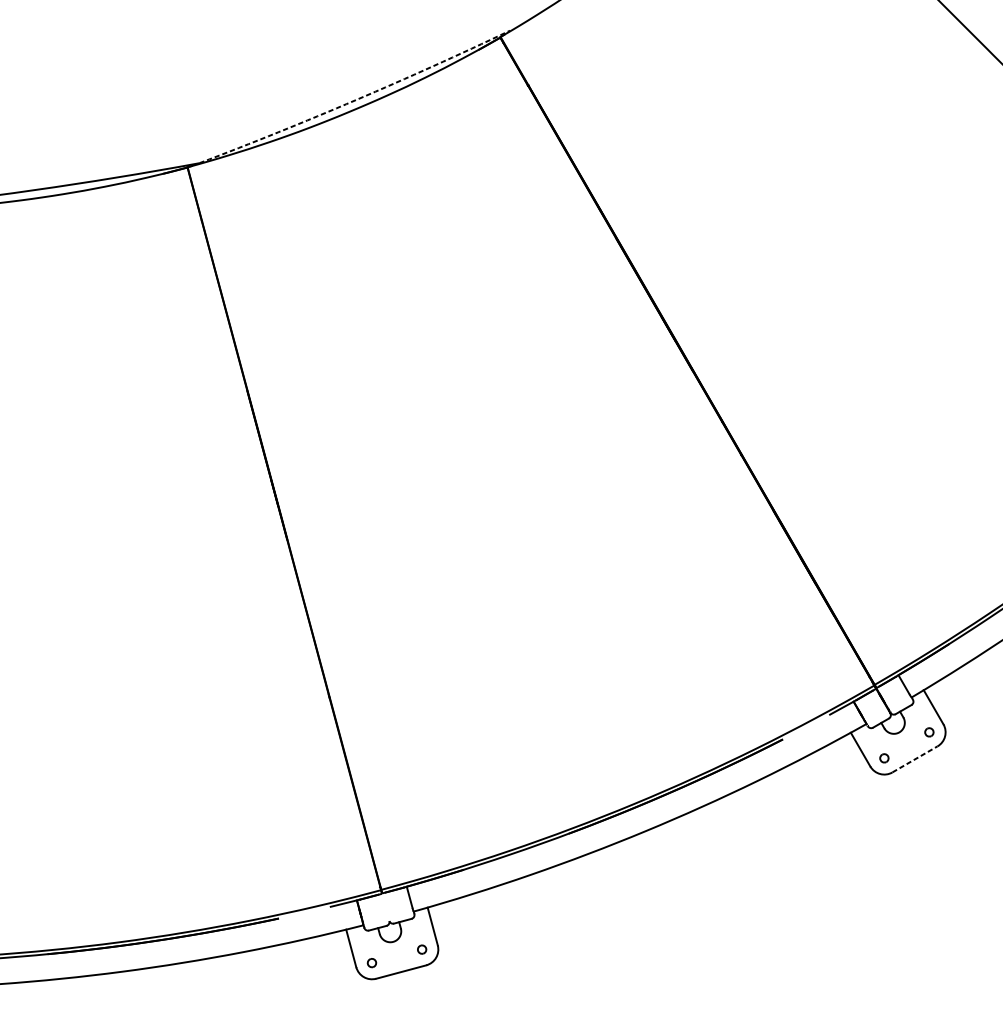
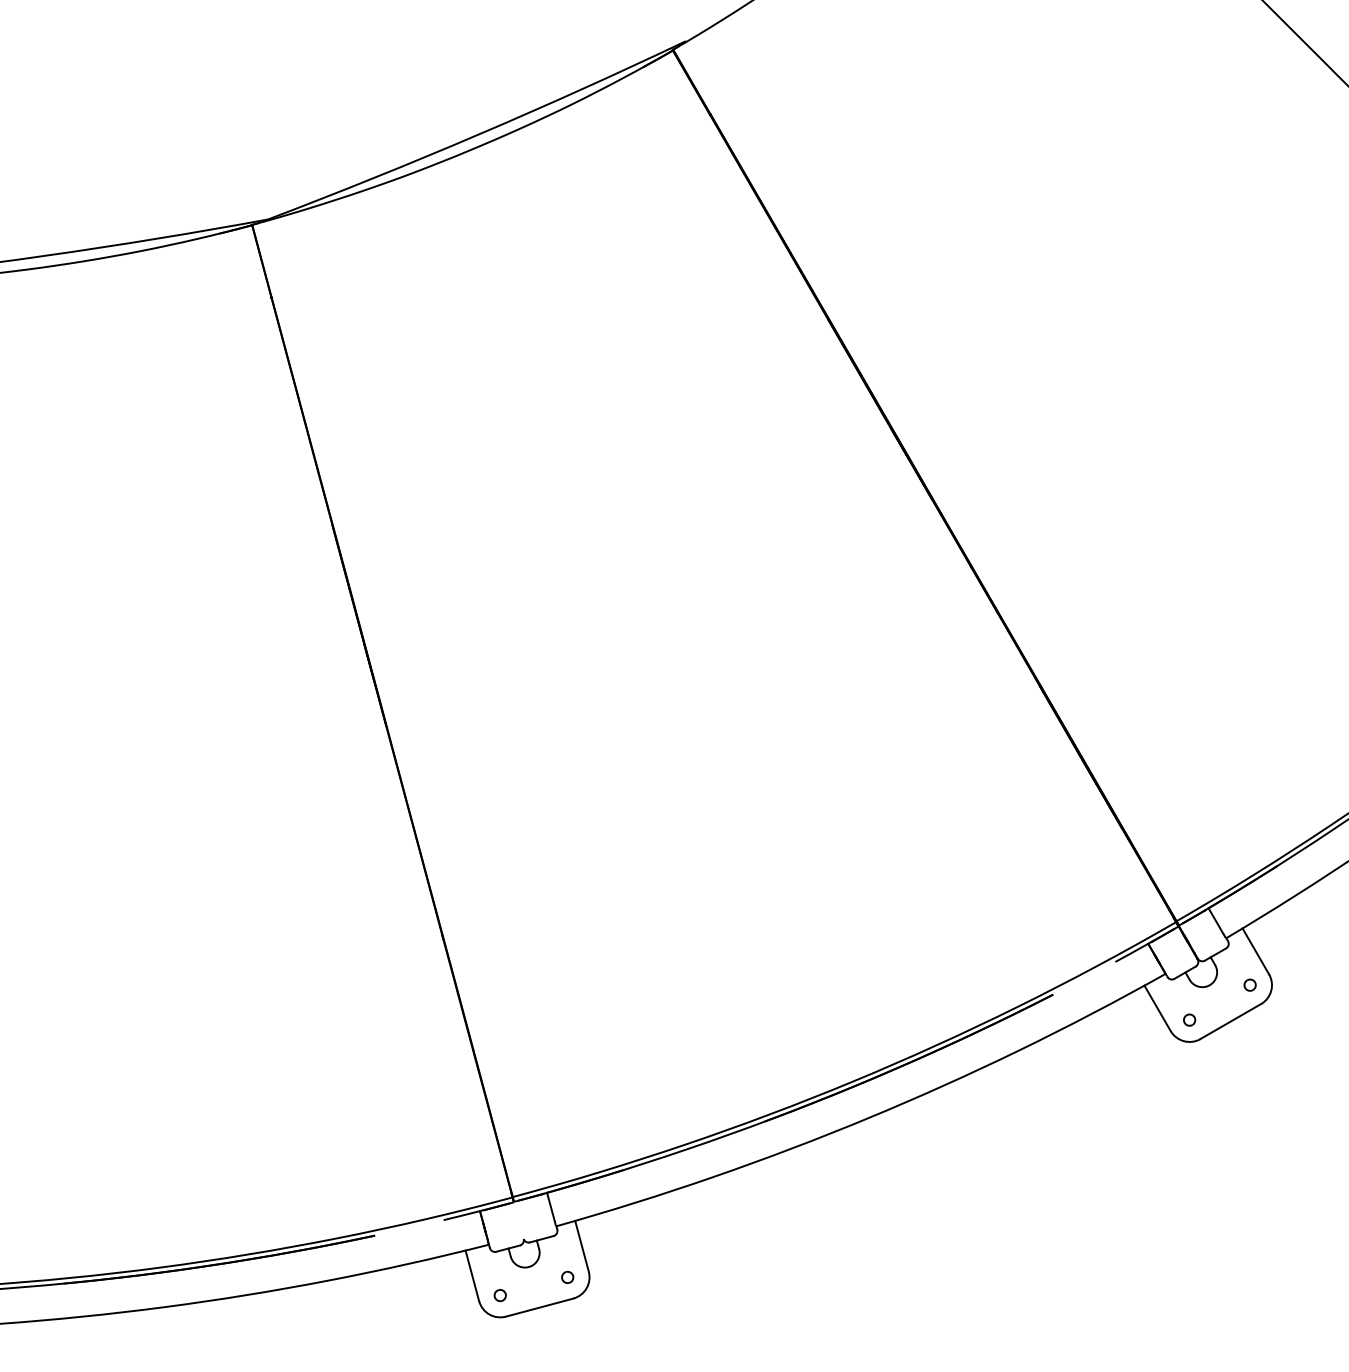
arc: (355, 100) -> (478, 134), dashed -> solid
line: (914, 759) -> (1230, 1021), dashed -> solid

